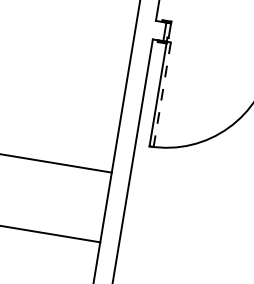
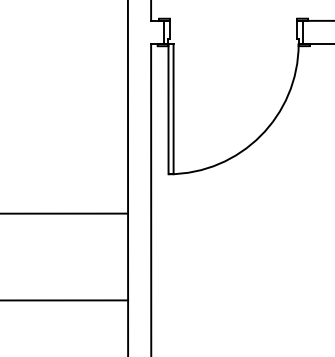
line: (162, 95) -> (173, 109), dashed -> solid

